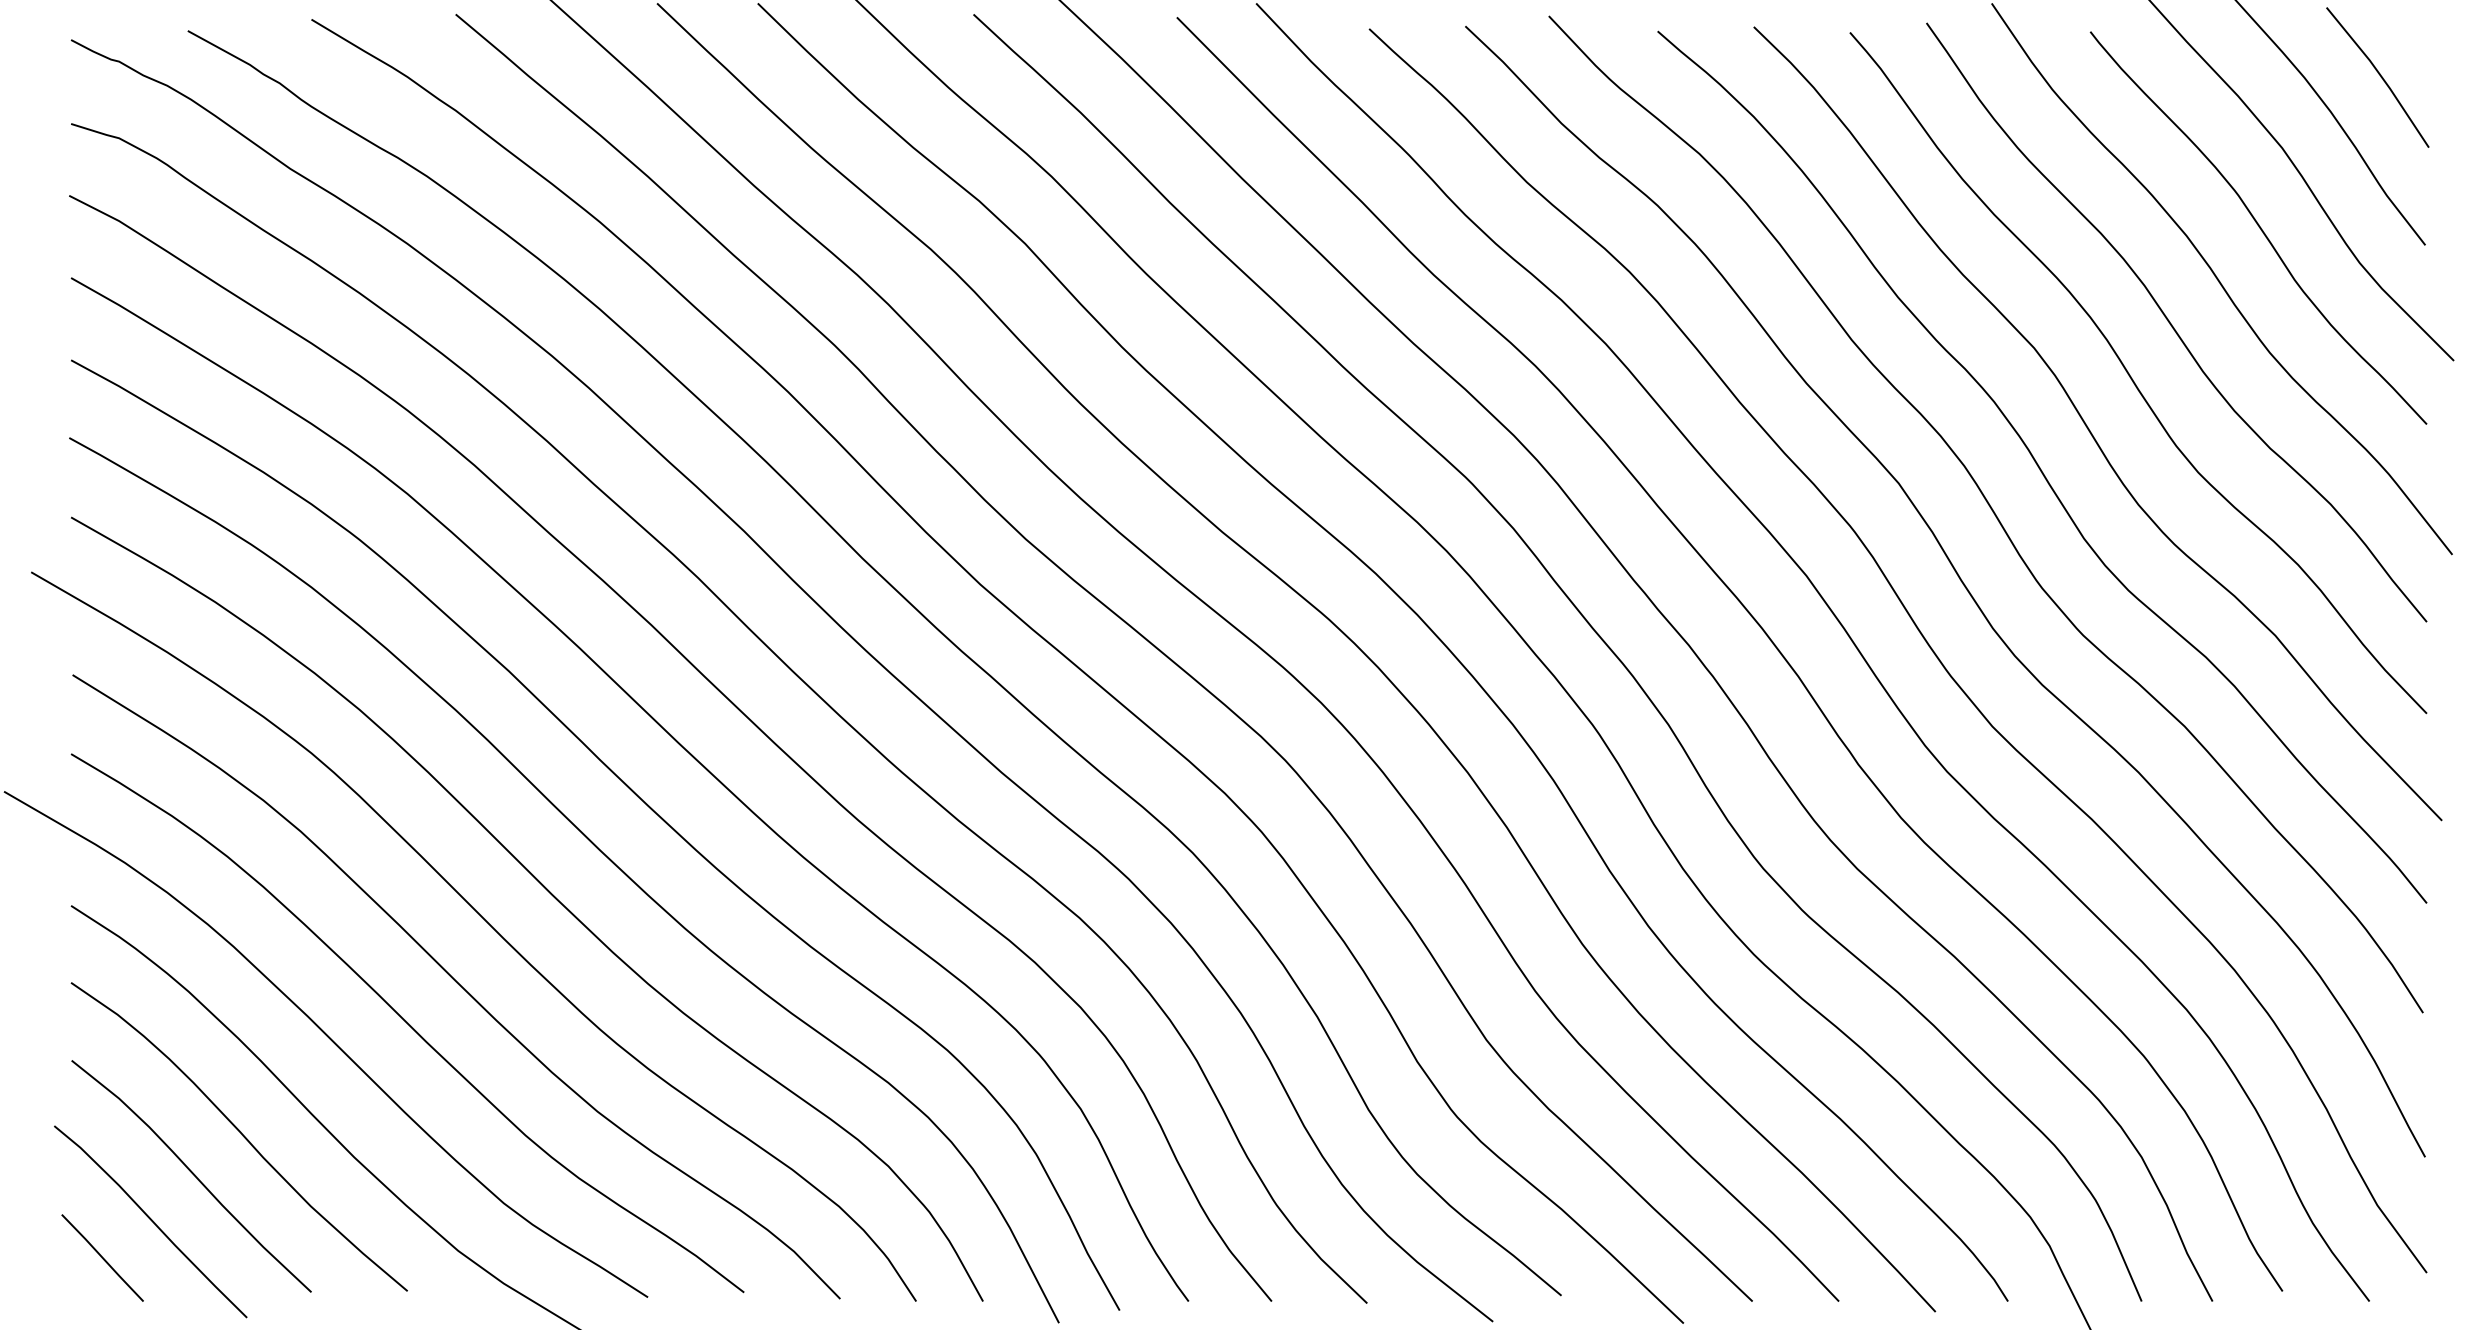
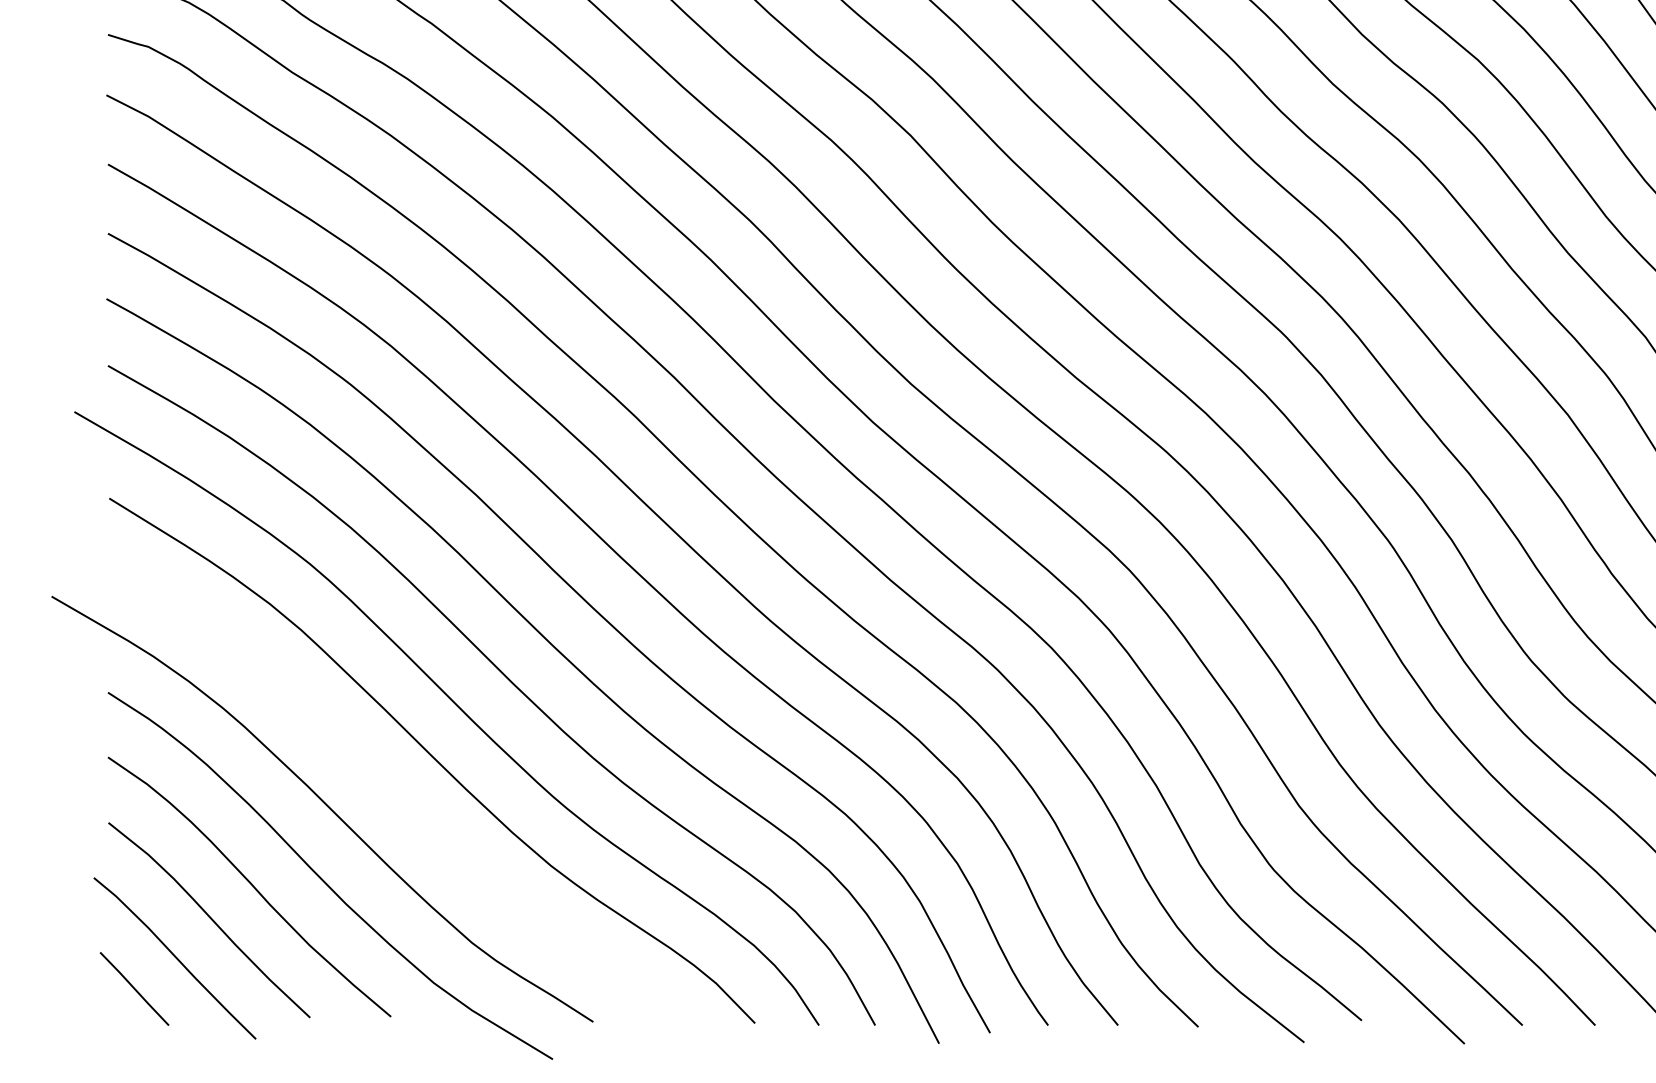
curve: (407, 1023) -> (391, 791), removed

